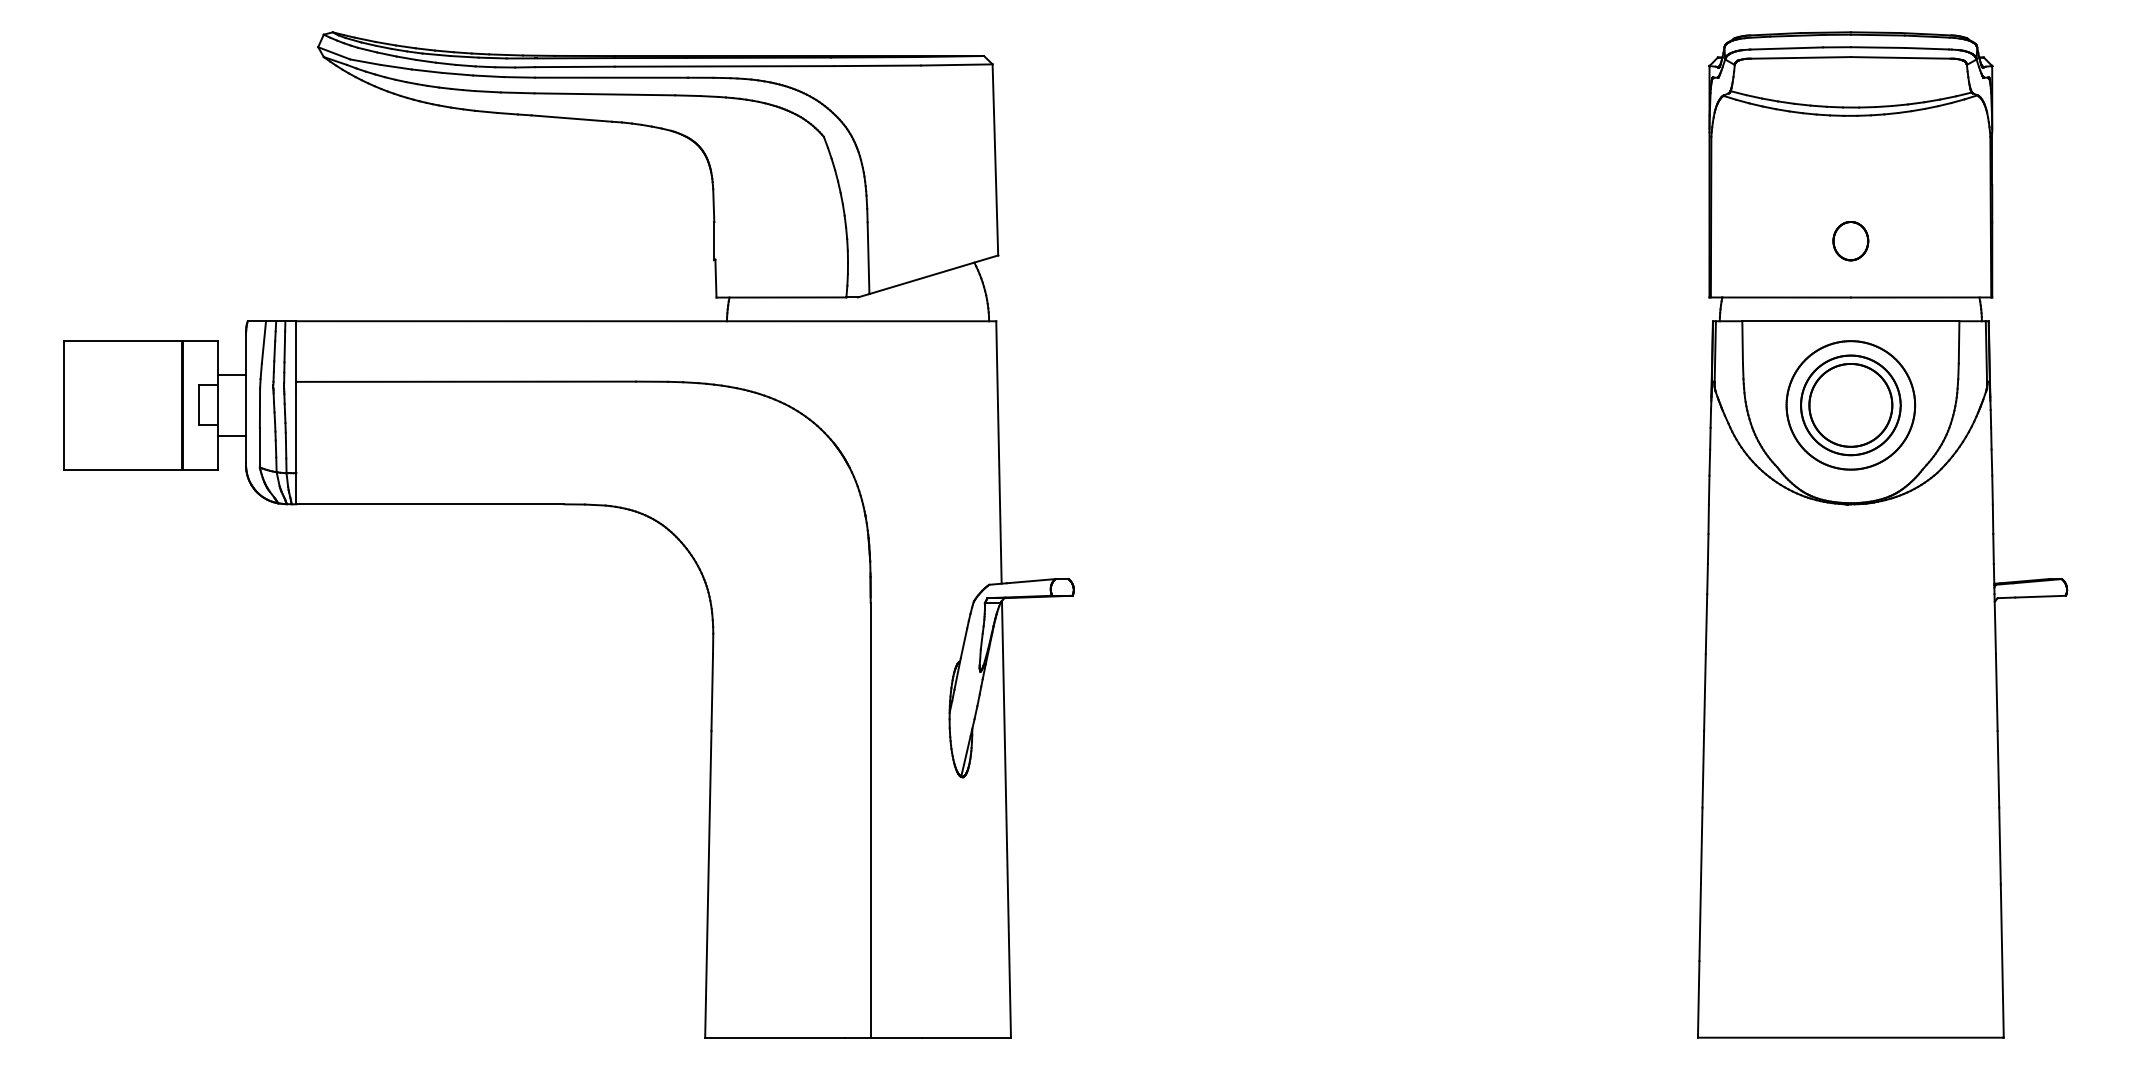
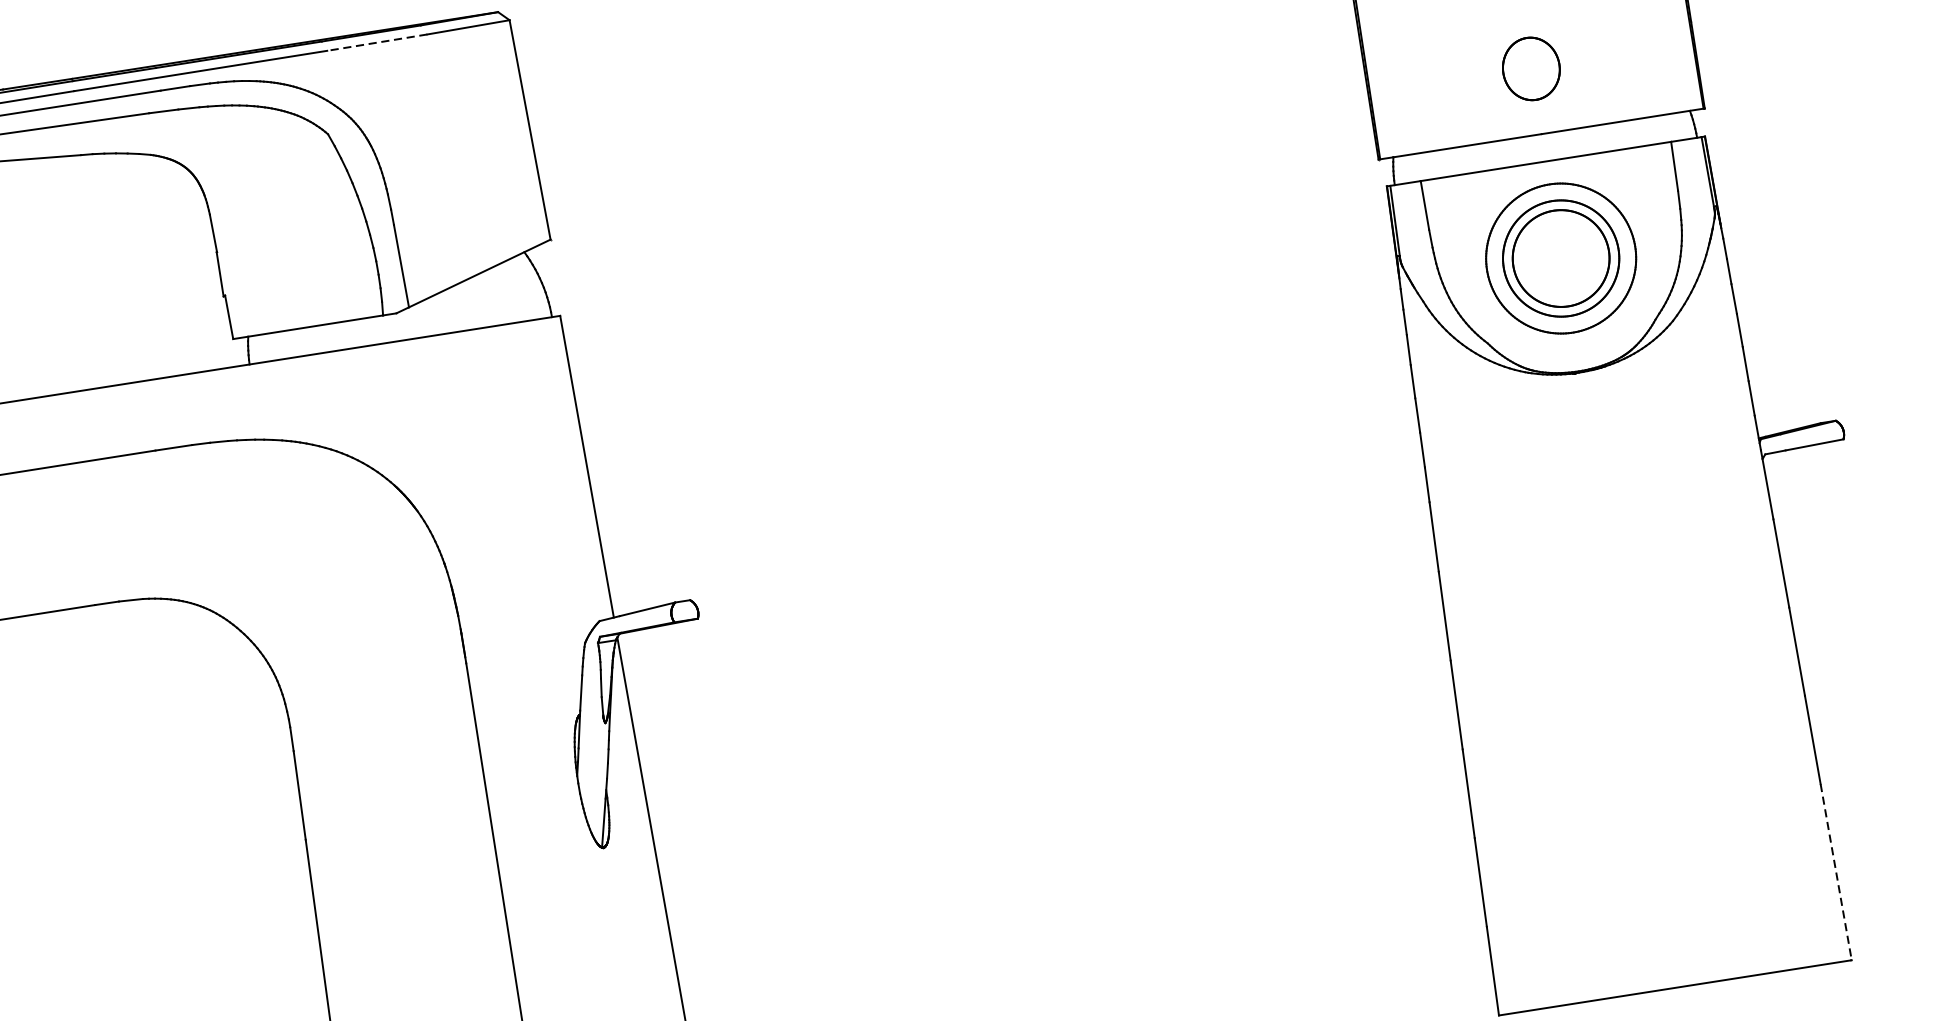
line: (877, 65) -> (377, 42), solid -> dashed
part: (1850, 241) -> (1531, 69), size x1.4
line: (2002, 961) -> (1836, 872), solid -> dashed

